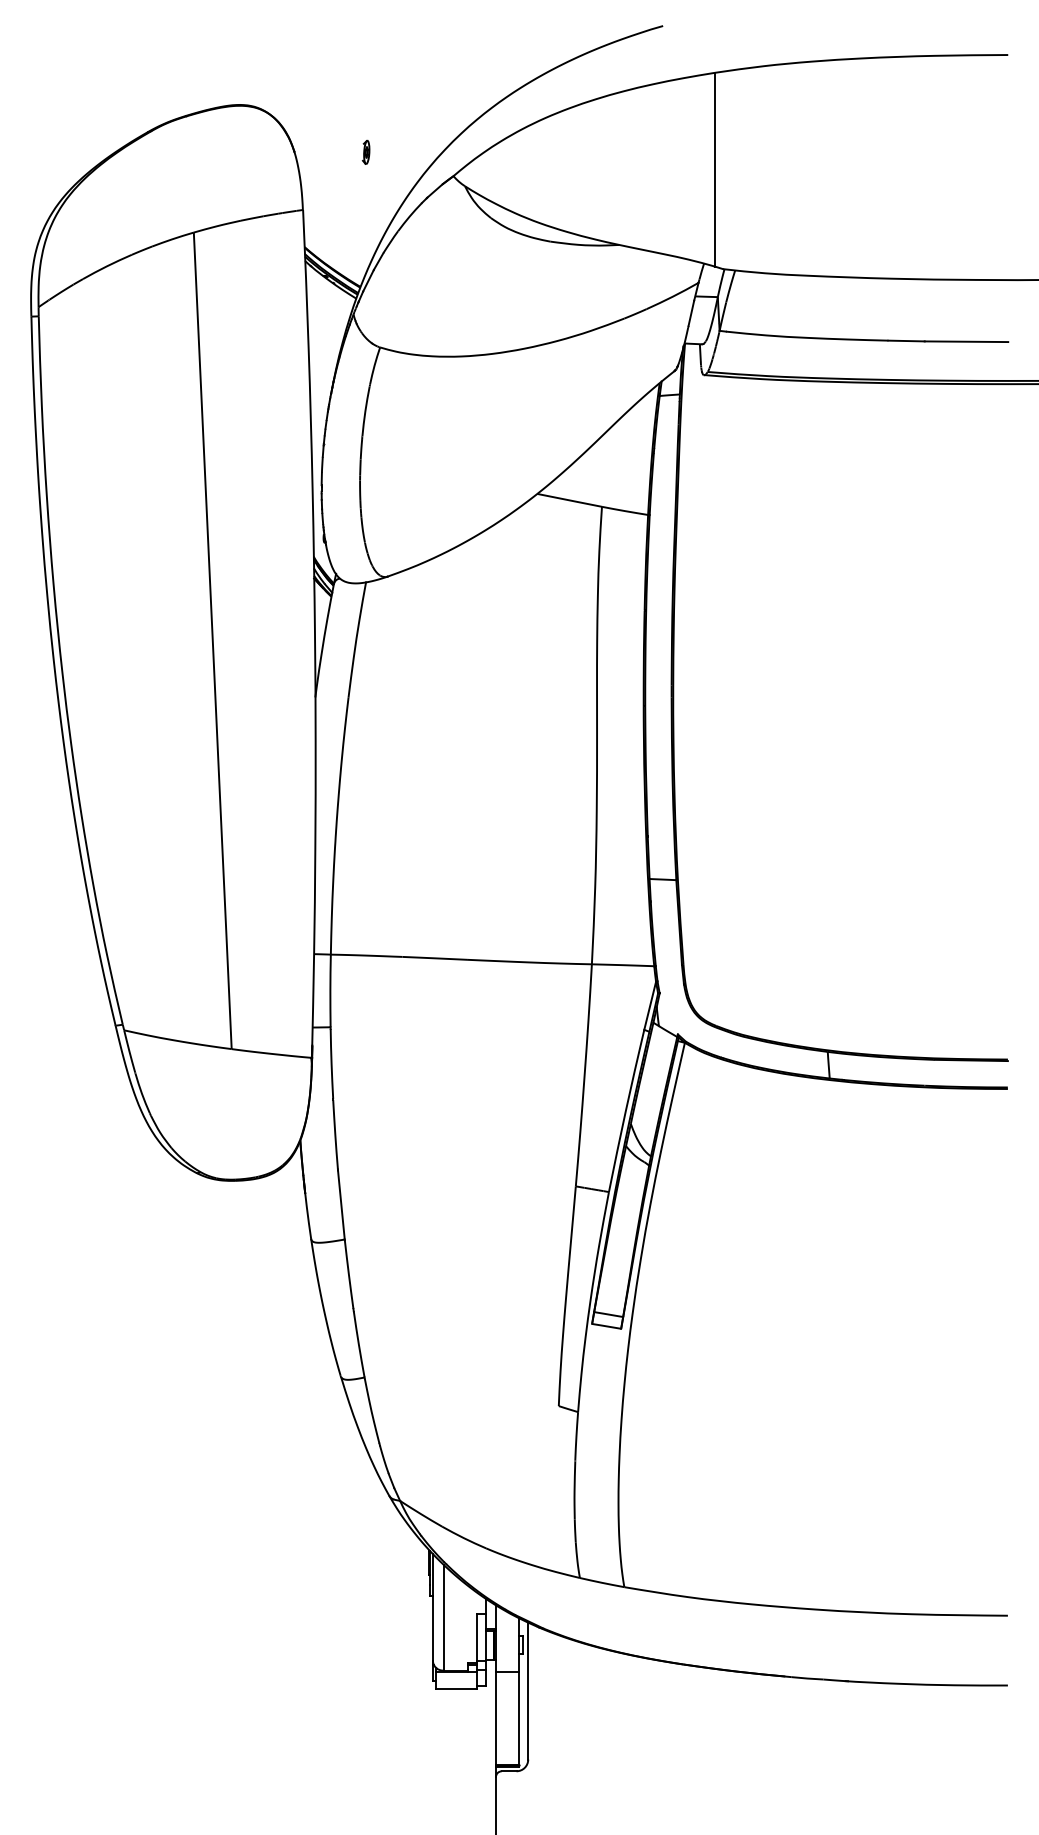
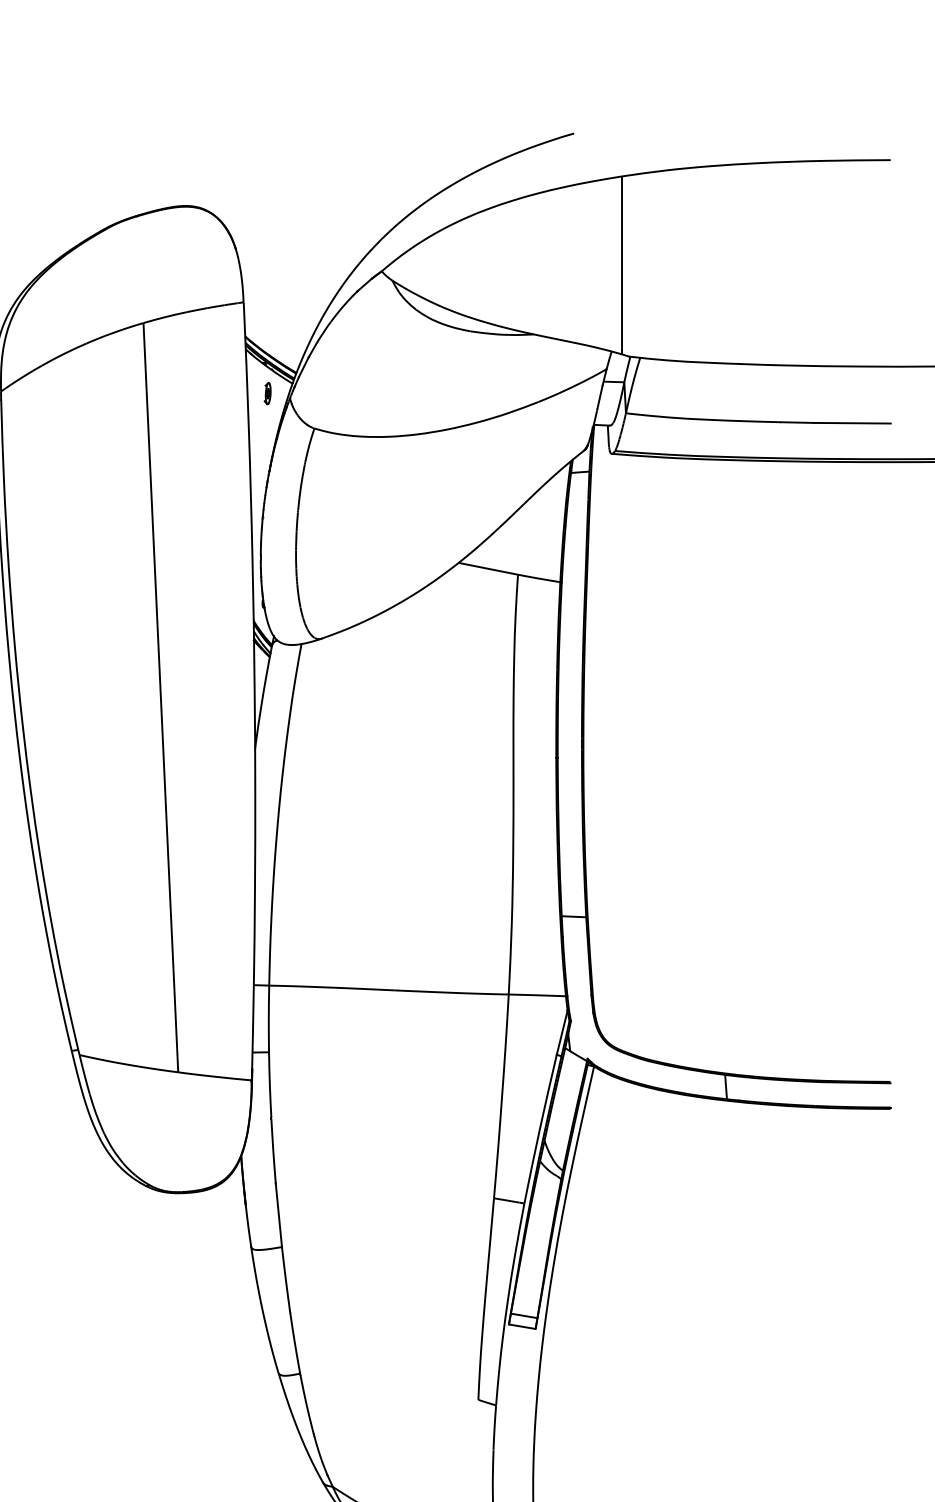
part: (365, 151) -> (267, 392), moved

